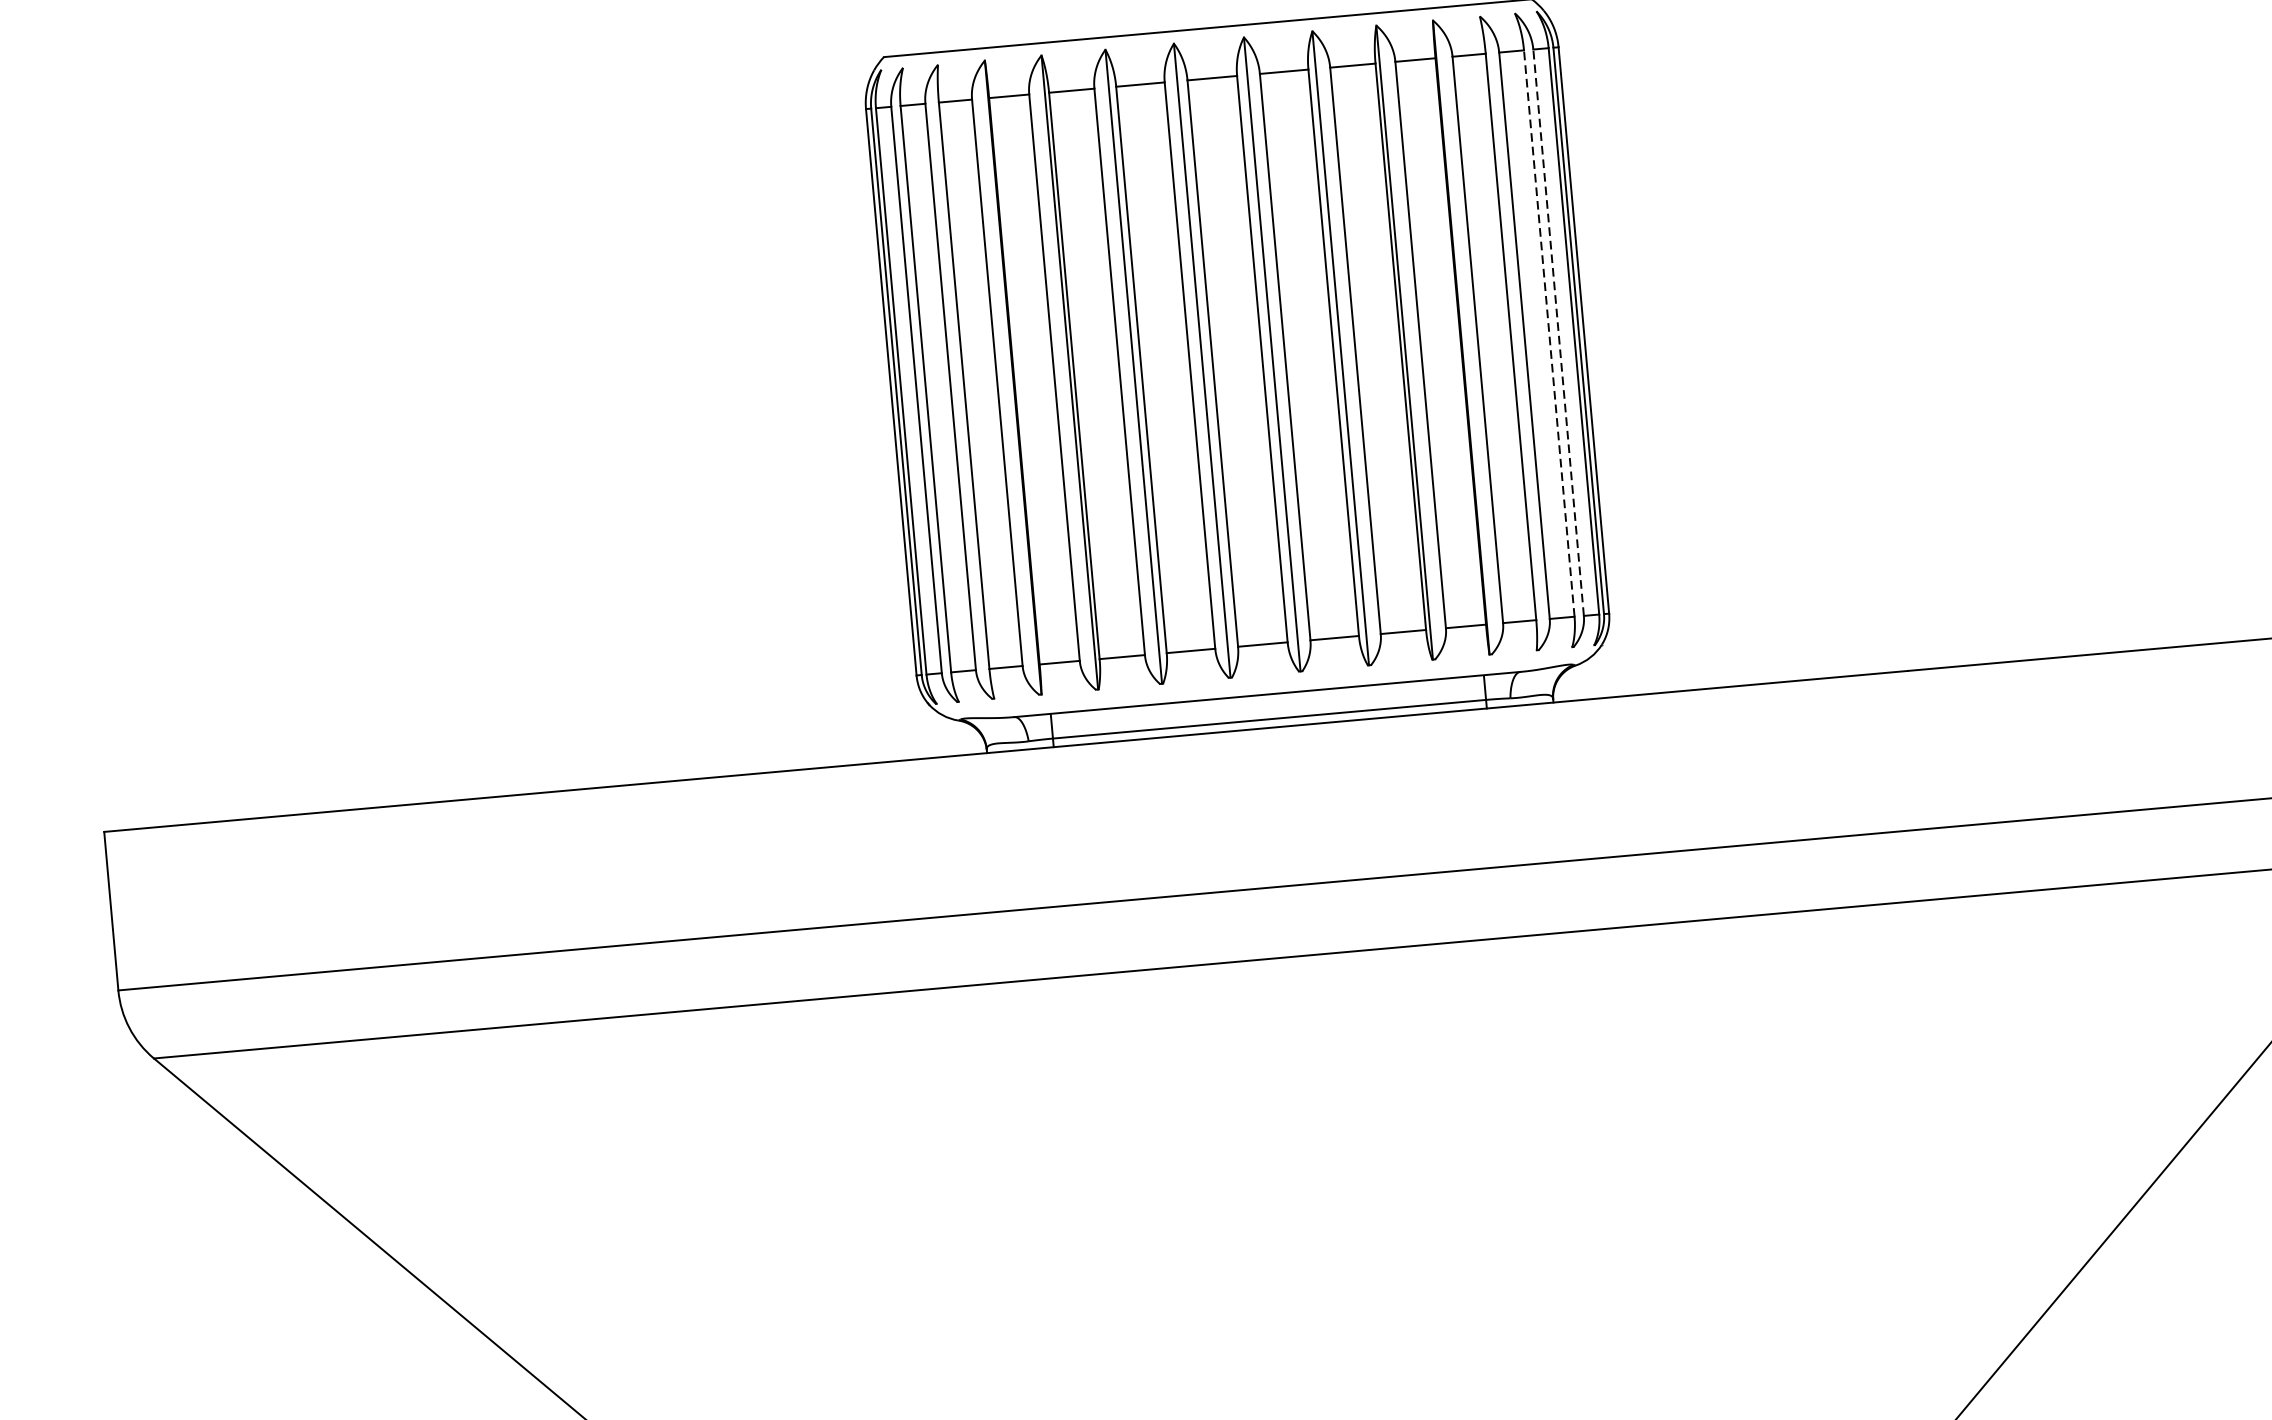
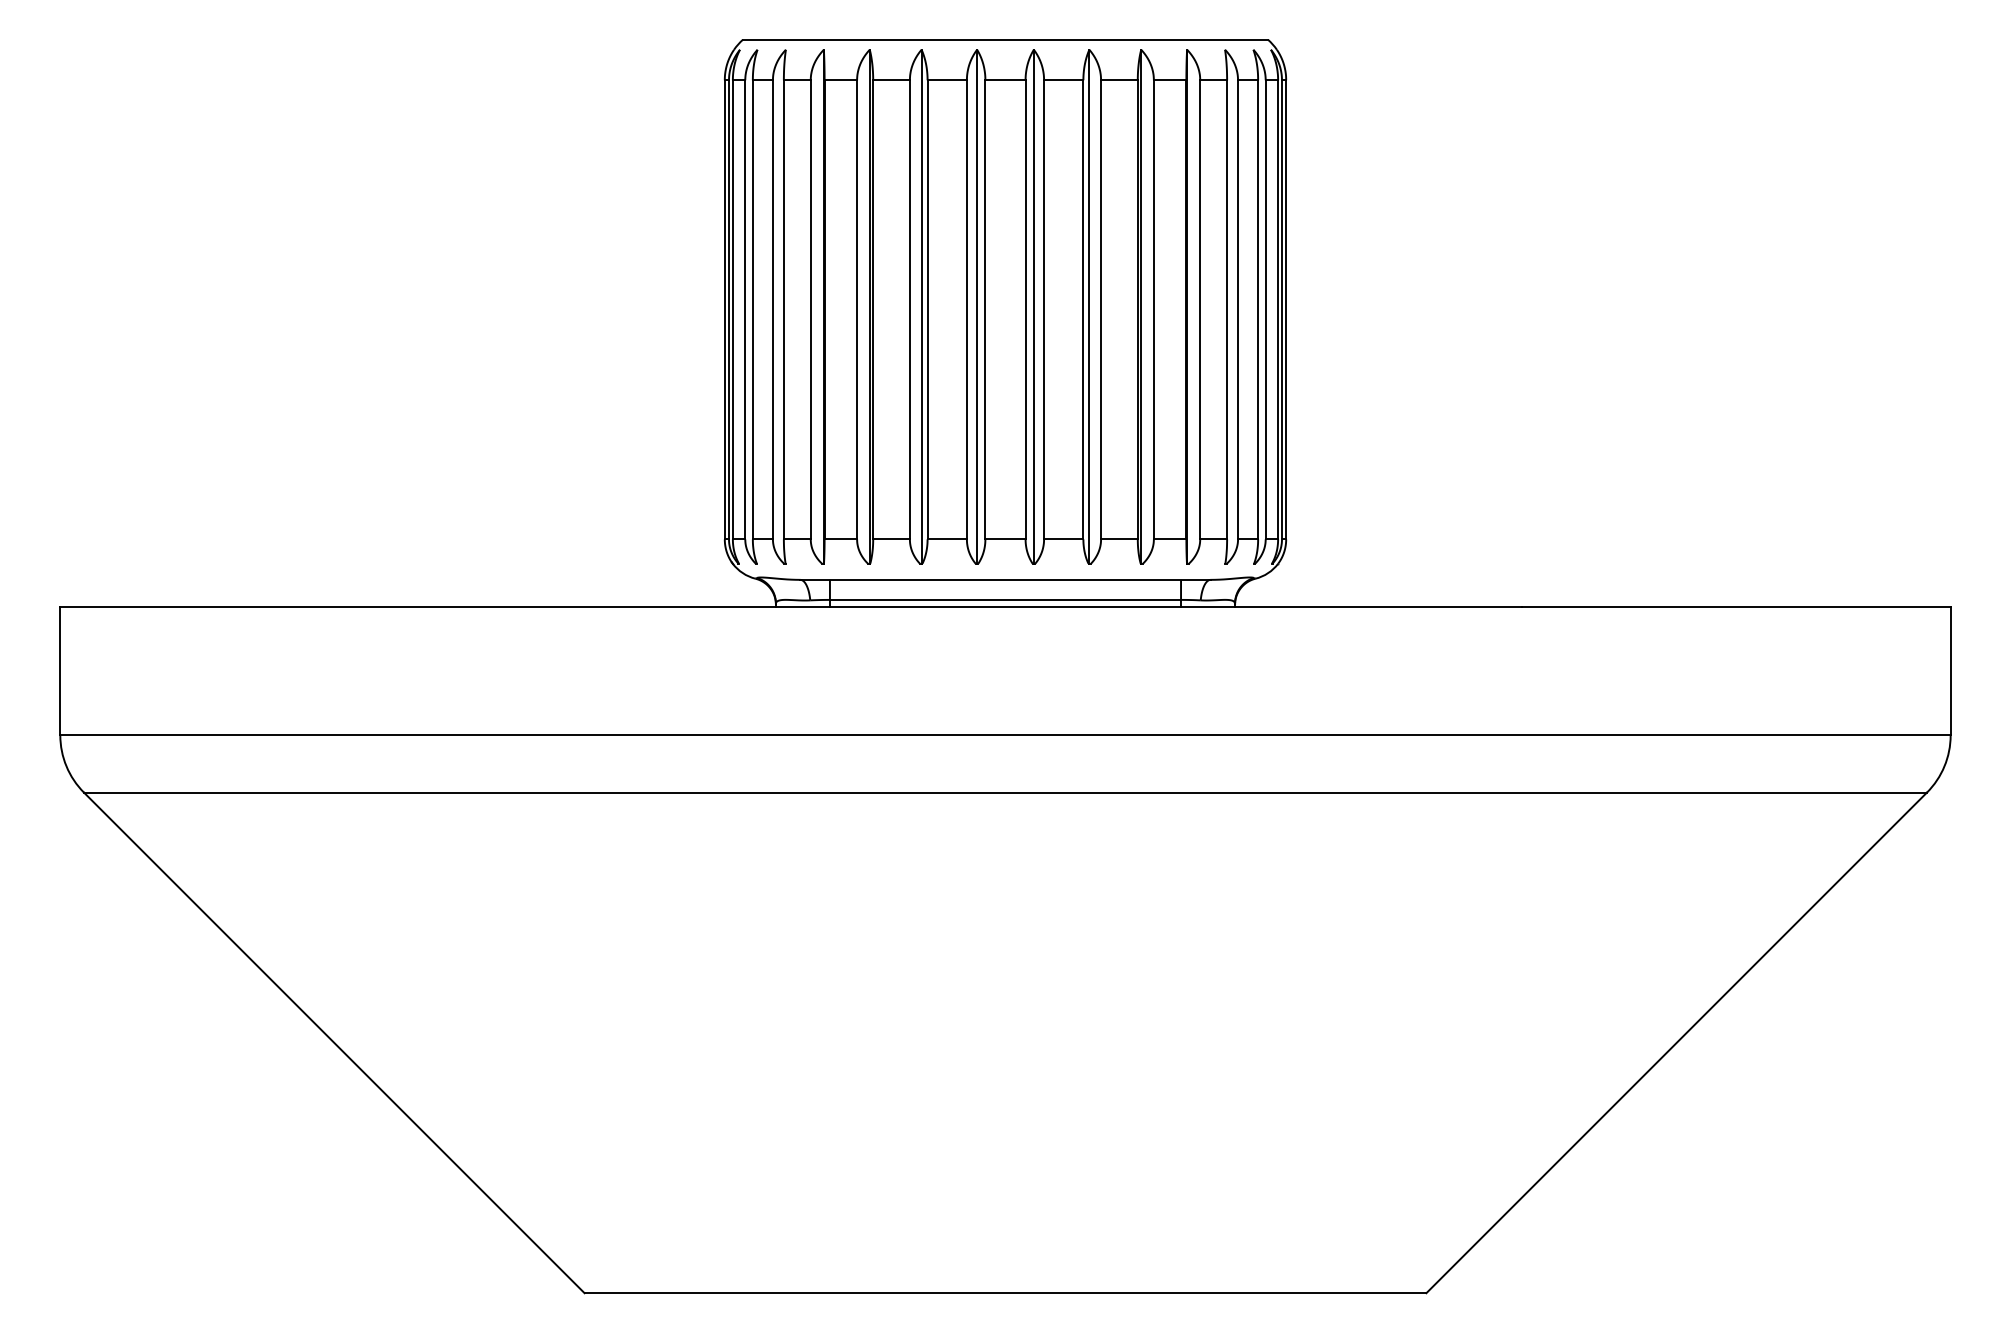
line: (1558, 332) -> (1265, 309), dashed -> solid
line: (1549, 333) -> (1258, 309), dashed -> solid

